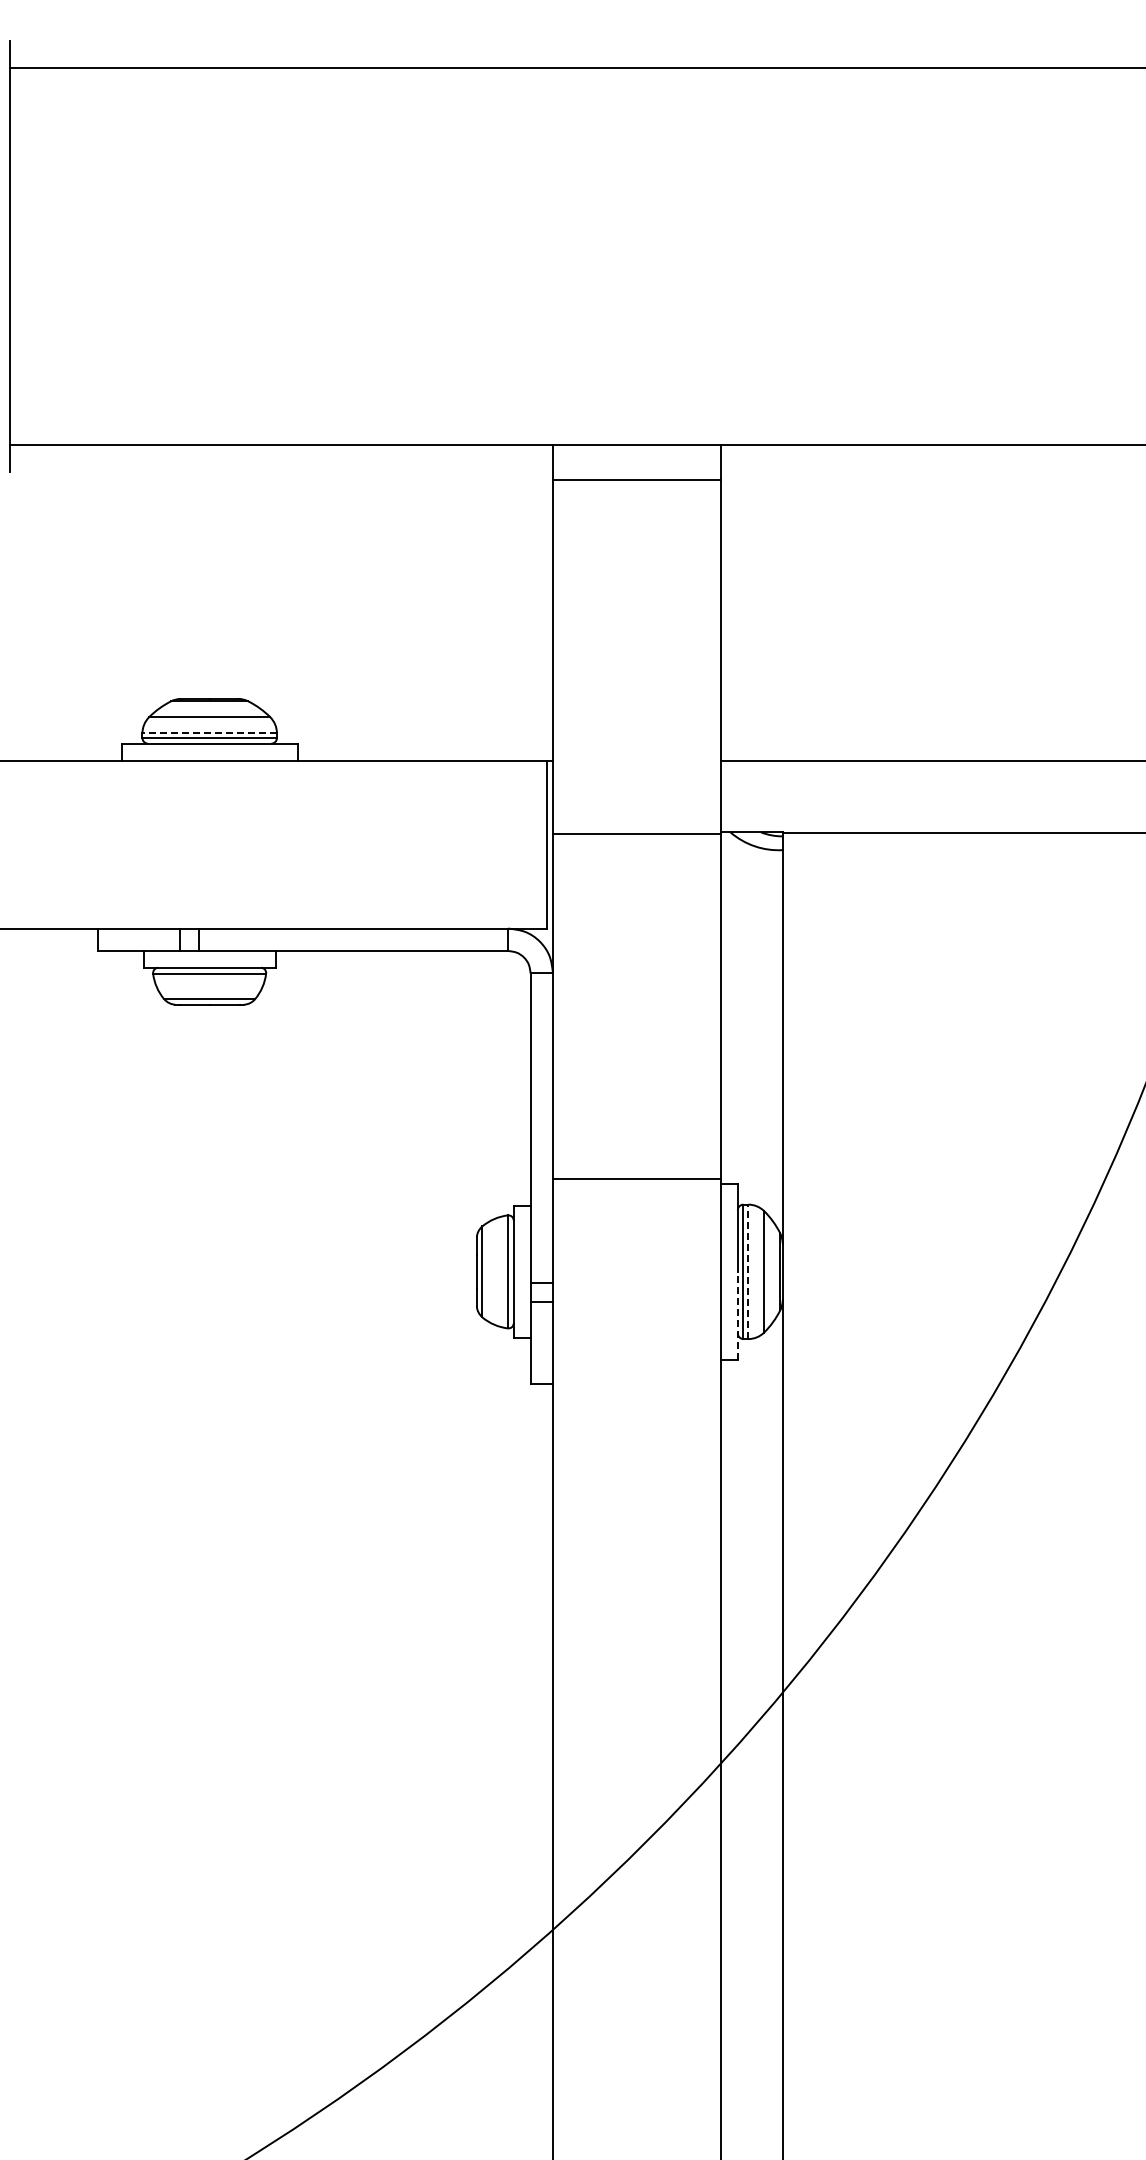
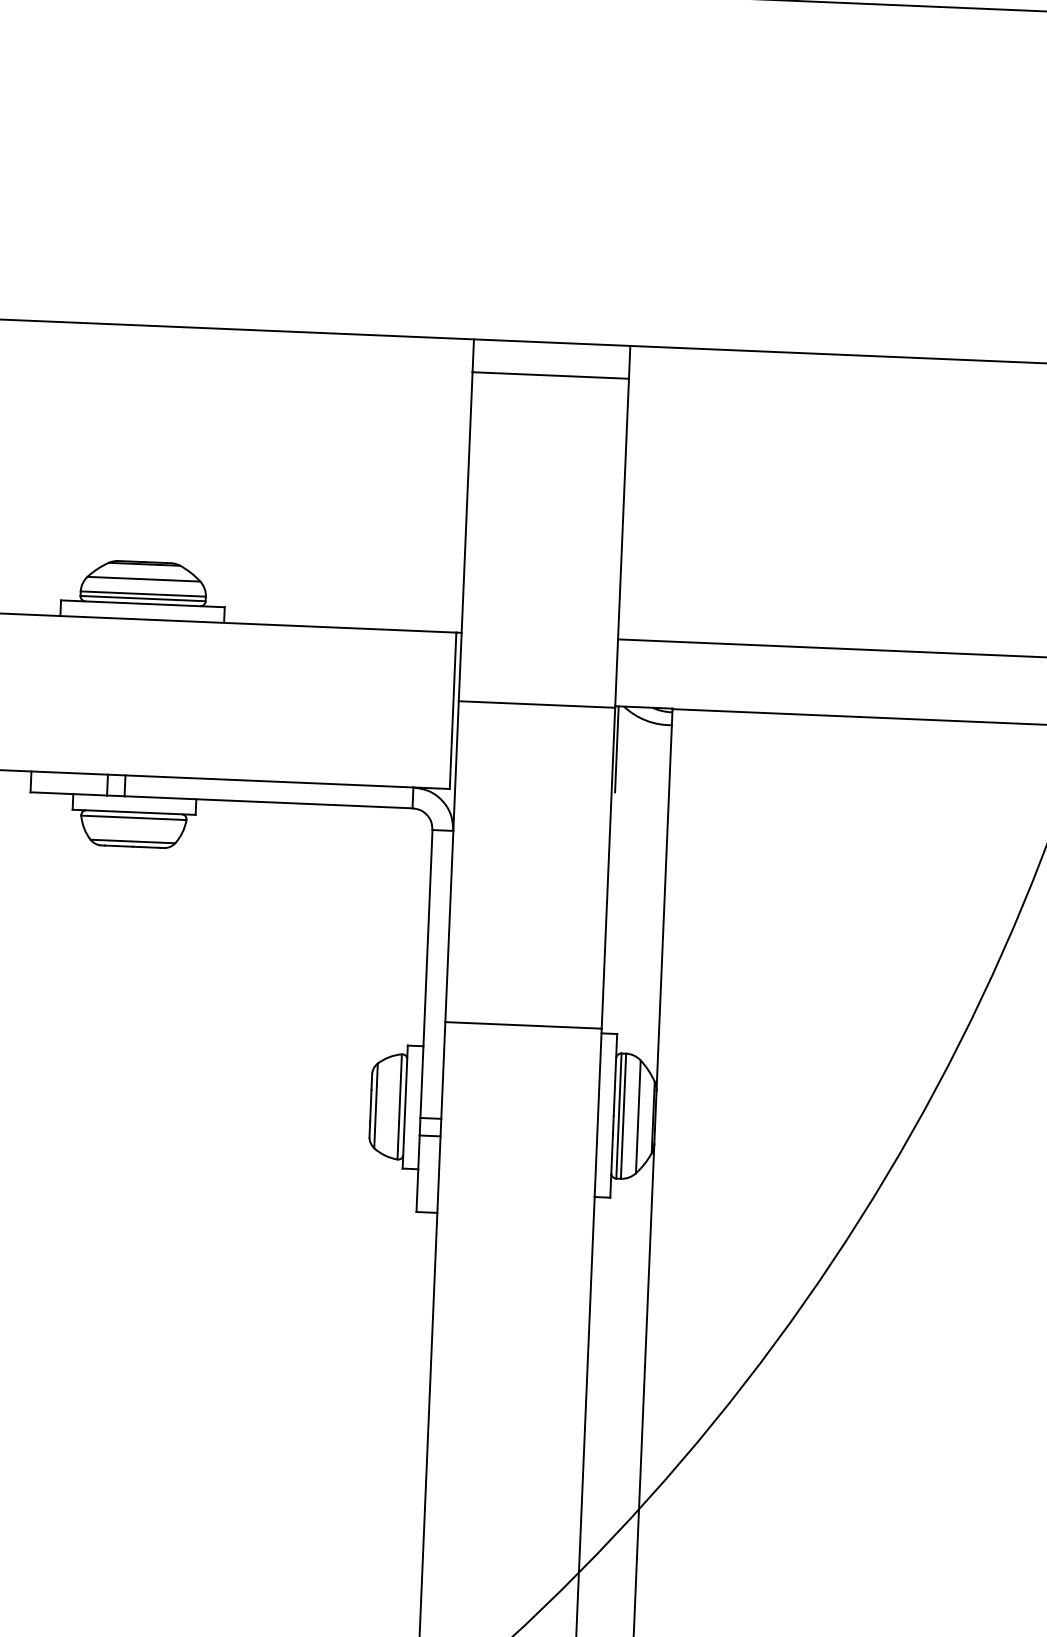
line: (209, 733) -> (143, 594), dashed -> solid
line: (724, 878) -> (616, 749), added
line: (748, 1271) -> (623, 1115), dashed -> solid
line: (737, 1315) -> (611, 1156), dashed -> solid

